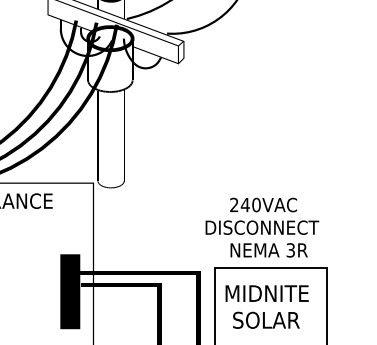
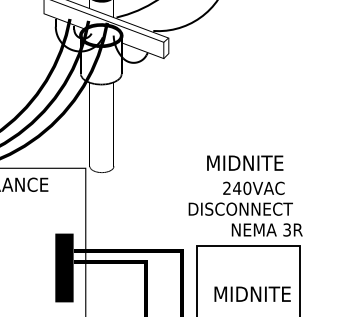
text: (263, 204) -> (253, 187), moved
text: (268, 250) -> (266, 230), moved
text: (266, 293) -> (244, 163), moved
text: (274, 319) -> (251, 293), SOLAR -> MIDNITE

